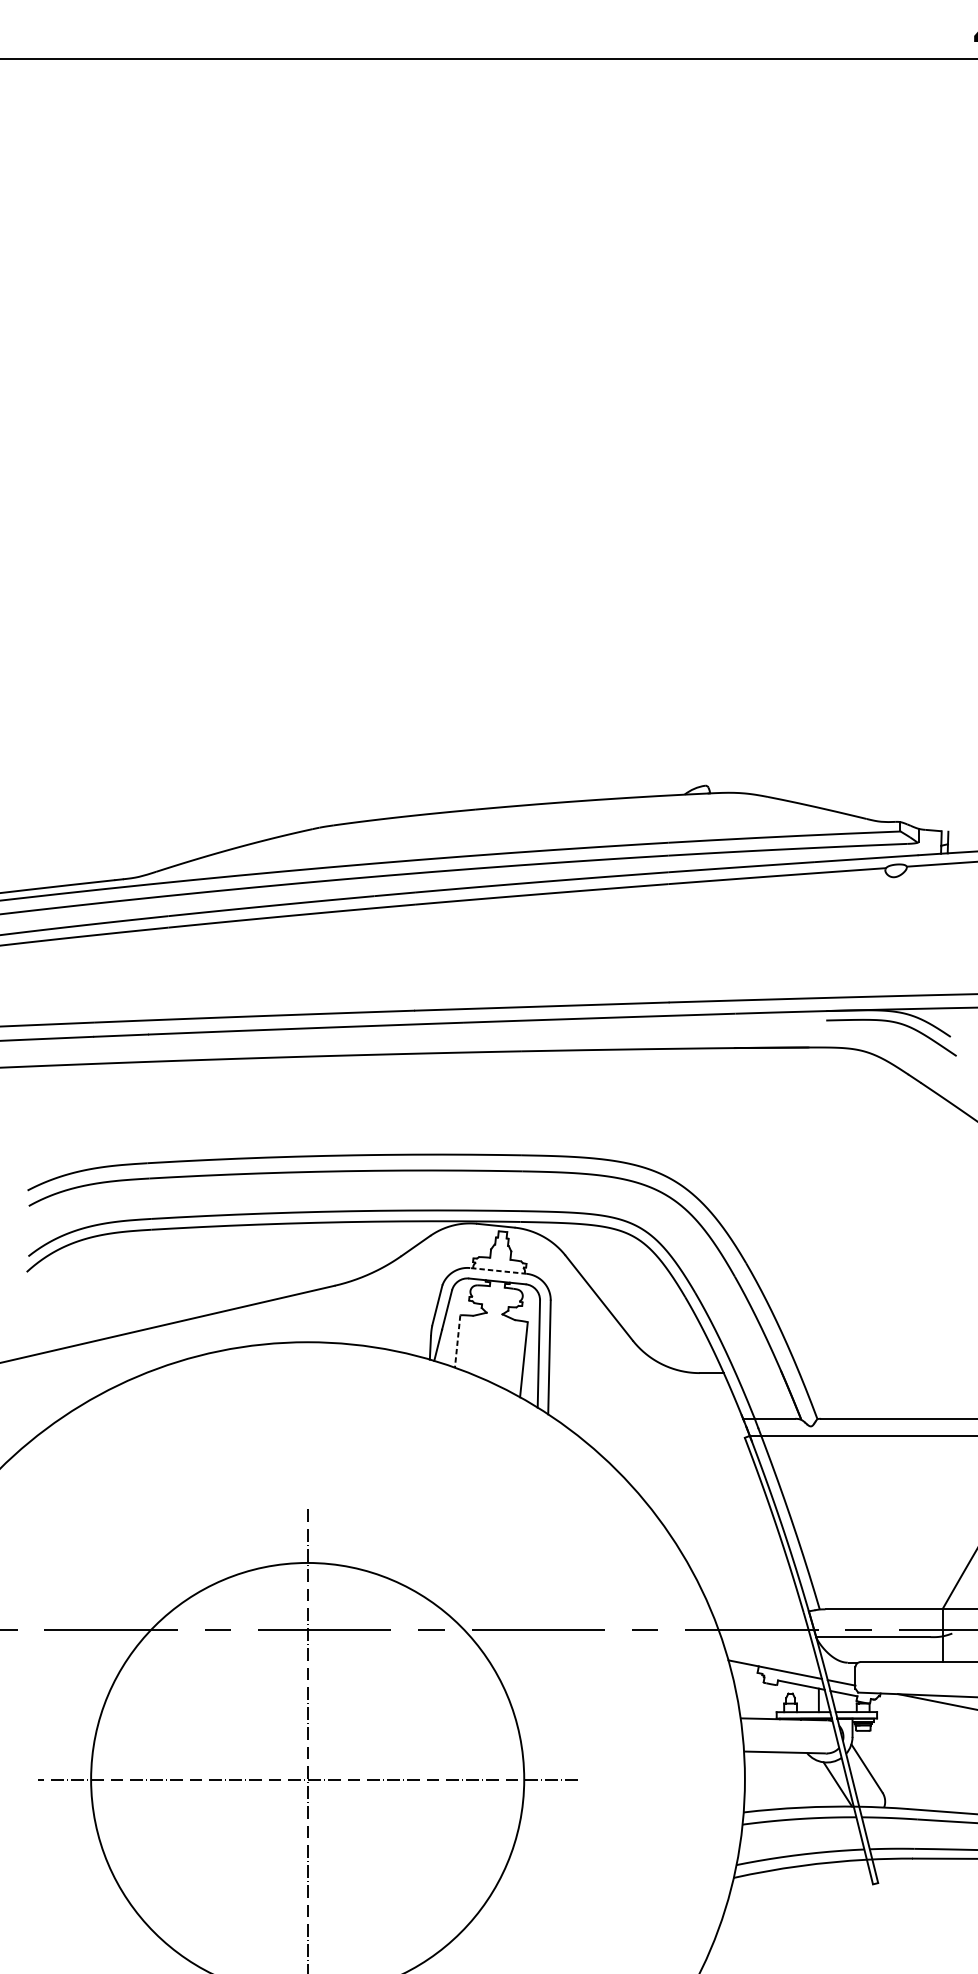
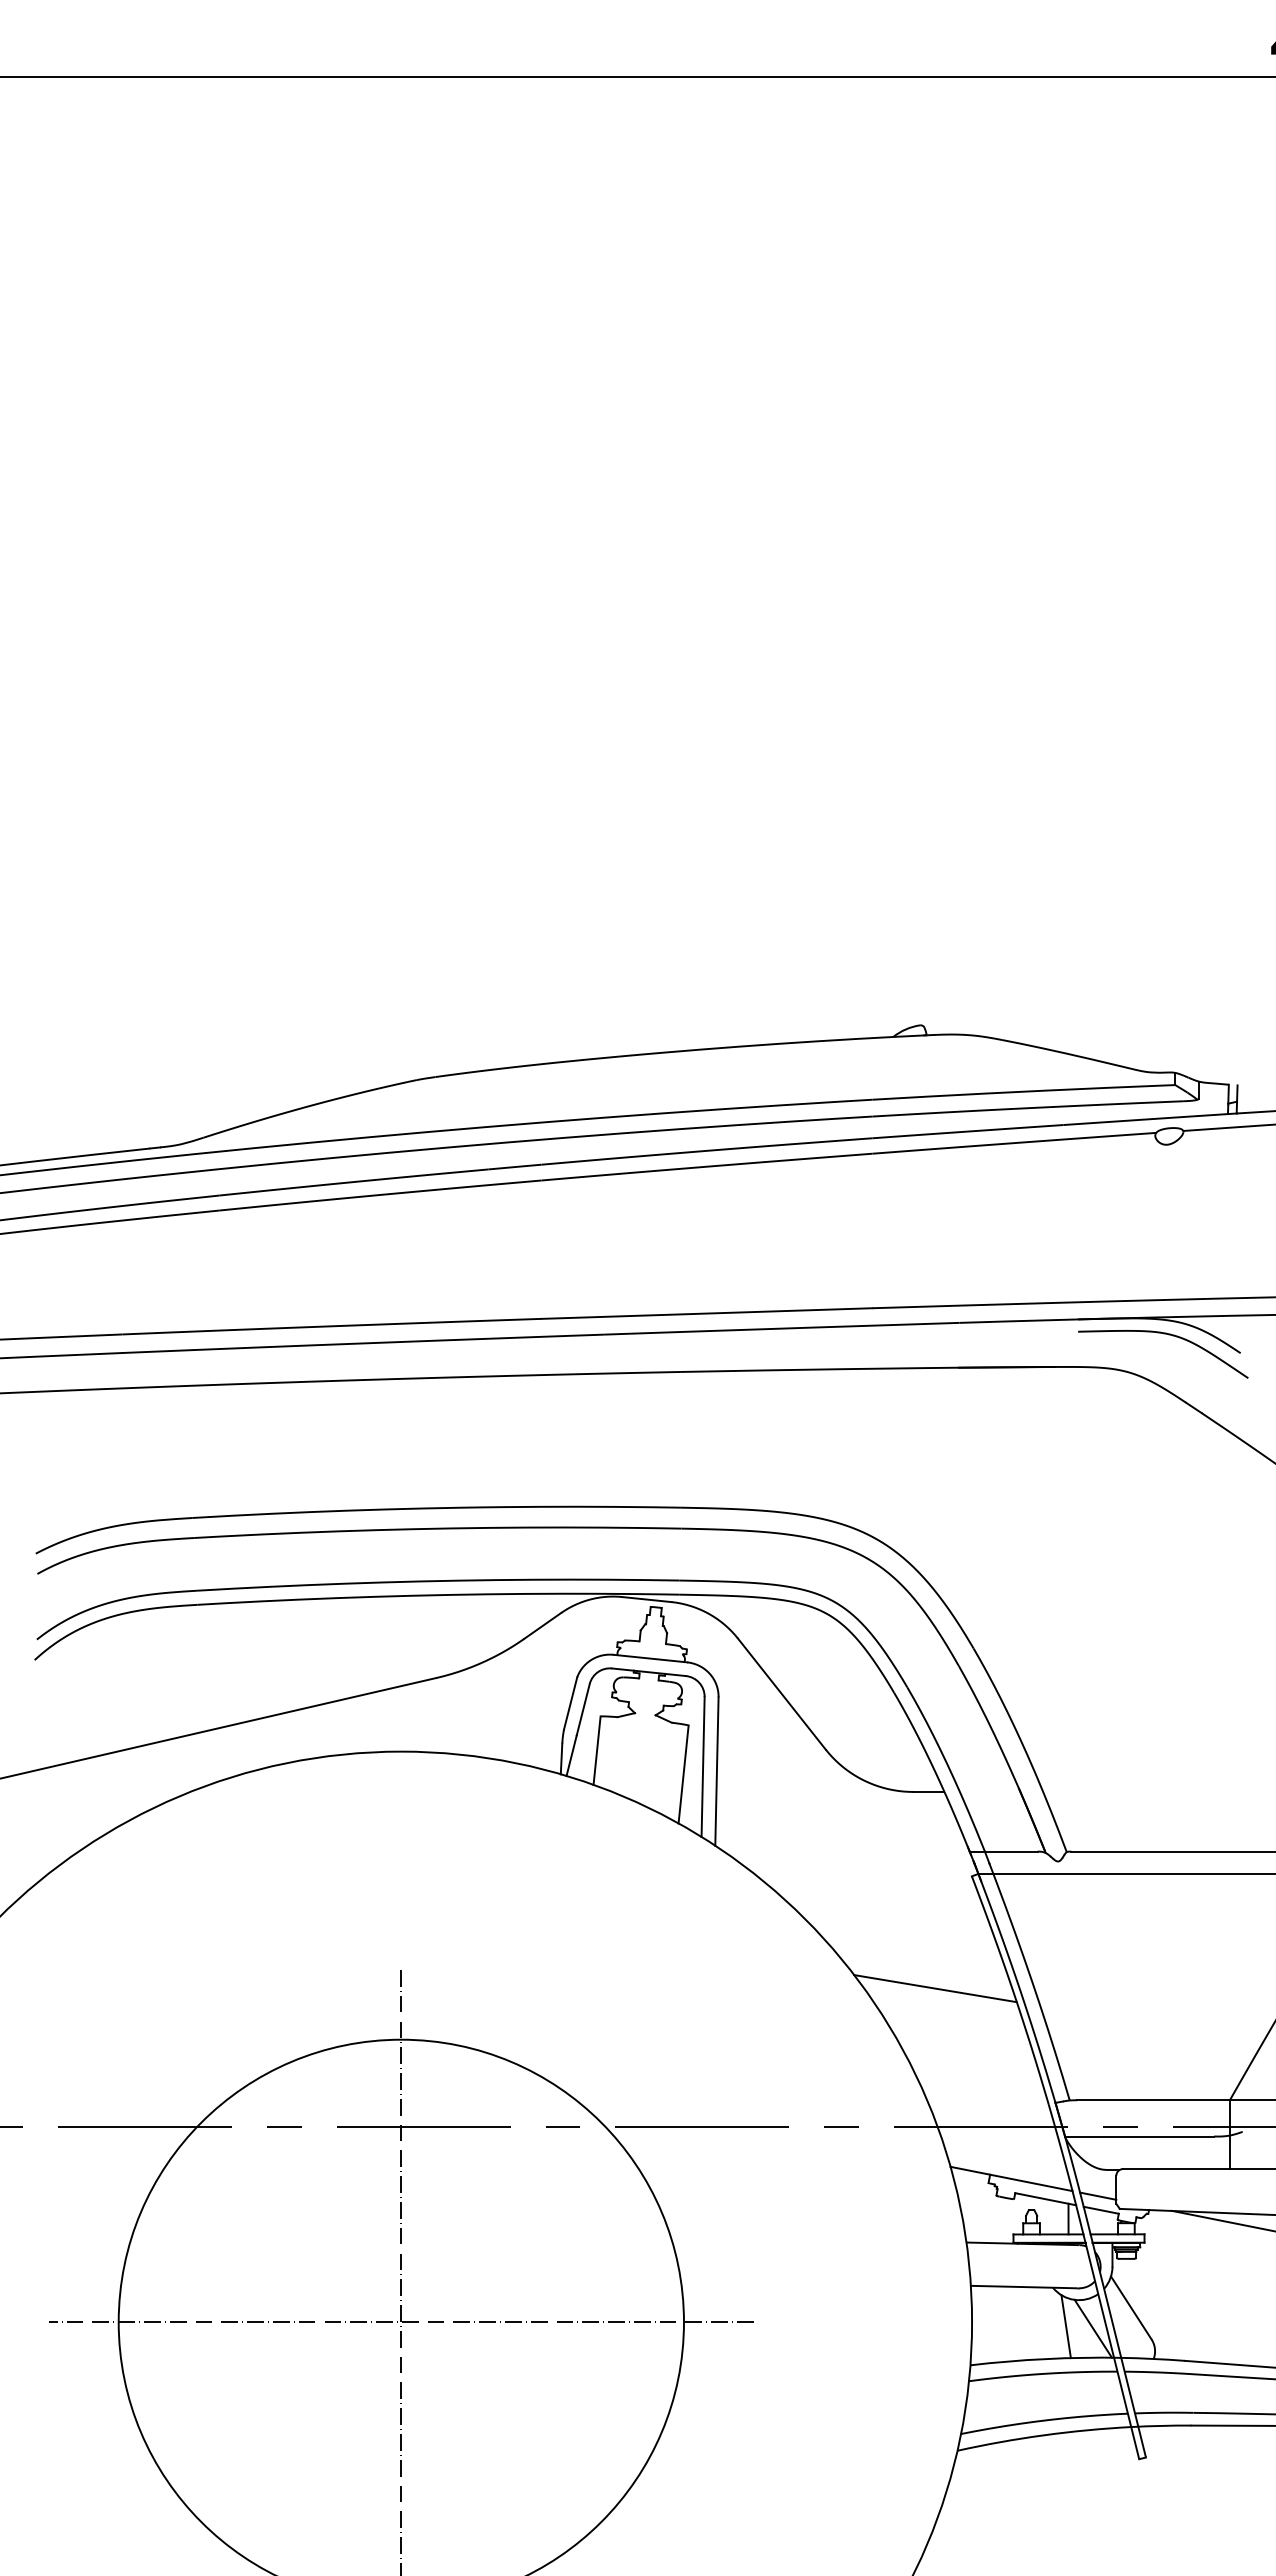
line: (497, 1270) -> (649, 1658), dashed -> solid
line: (457, 1342) -> (597, 1751), dashed -> solid
line: (716, 1523) -> (935, 1988), added
line: (816, 1782) -> (1065, 2326), added

